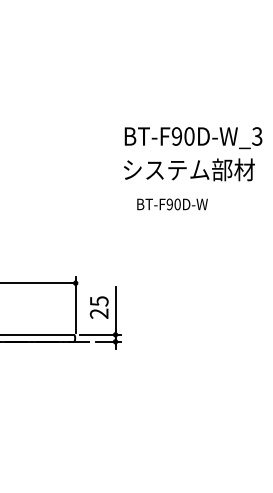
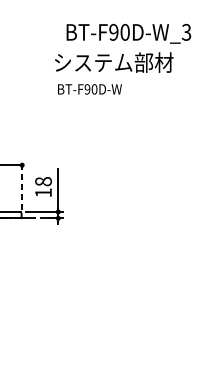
text: (189, 169) -> (114, 62), moved
text: (172, 204) -> (89, 89), moved
line: (75, 305) -> (21, 185), solid -> dashed
text: (98, 307) -> (42, 187), 25 -> 18

